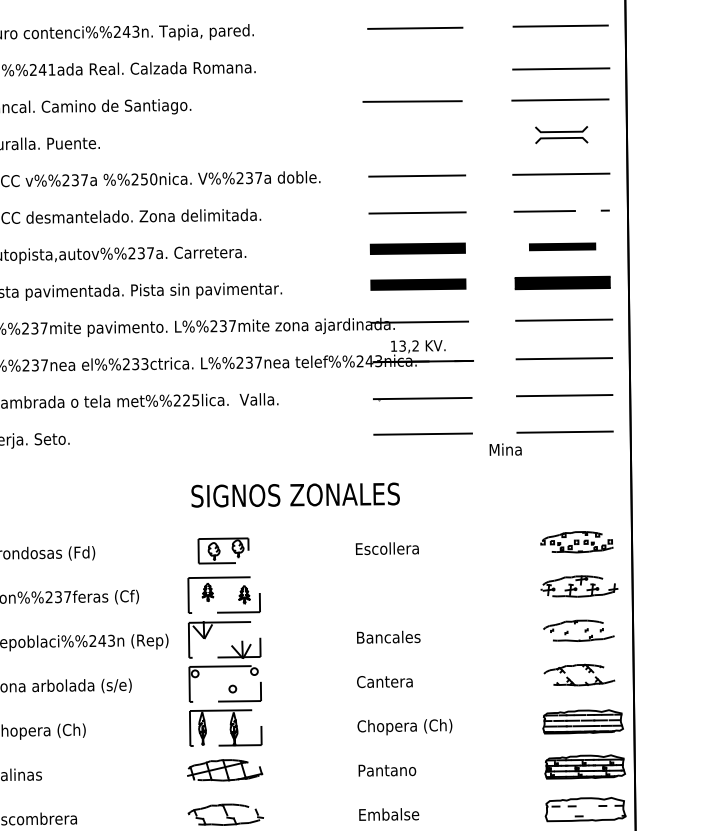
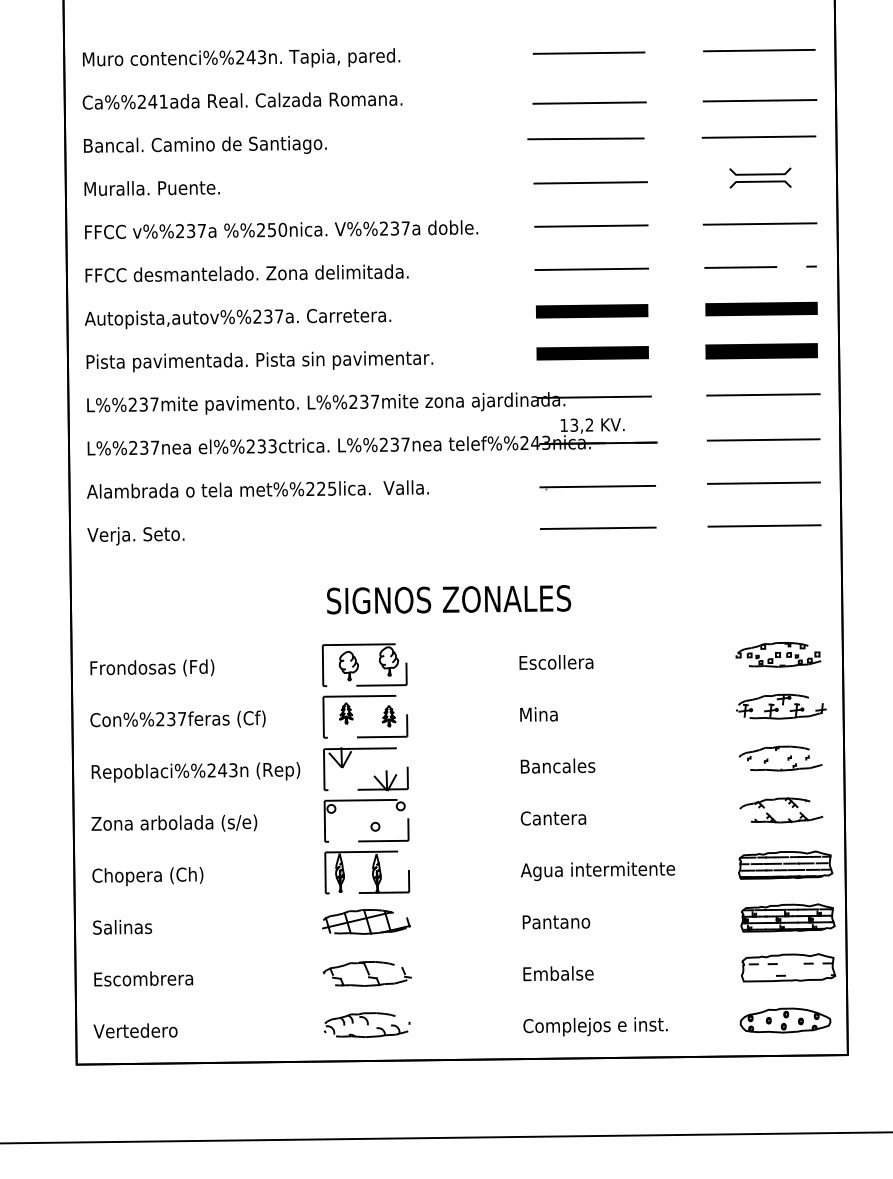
line: (415, 70) -> (589, 102), added
line: (416, 138) -> (590, 182), added
part: (562, 246) -> (761, 308), size x1.43
text: (505, 449) -> (538, 714), moved
part: (223, 550) -> (364, 664), size x1.43
text: (422, 727) -> (597, 871), Chopera (Ch) -> Agua intermitente

